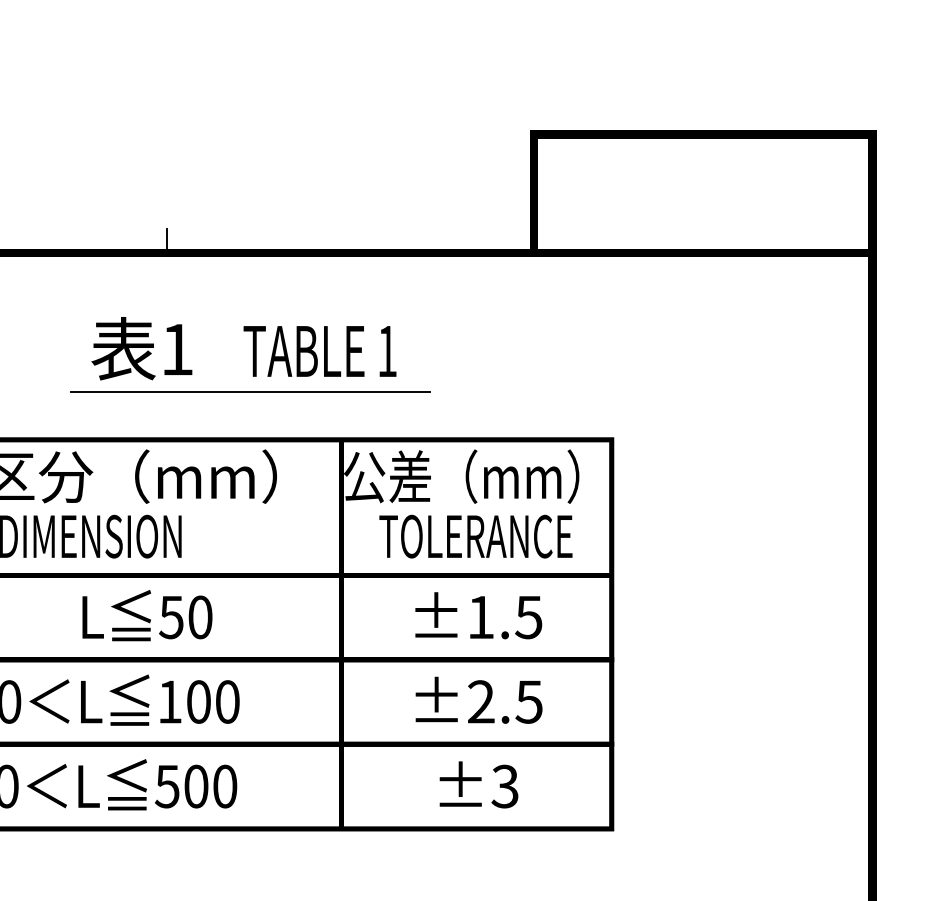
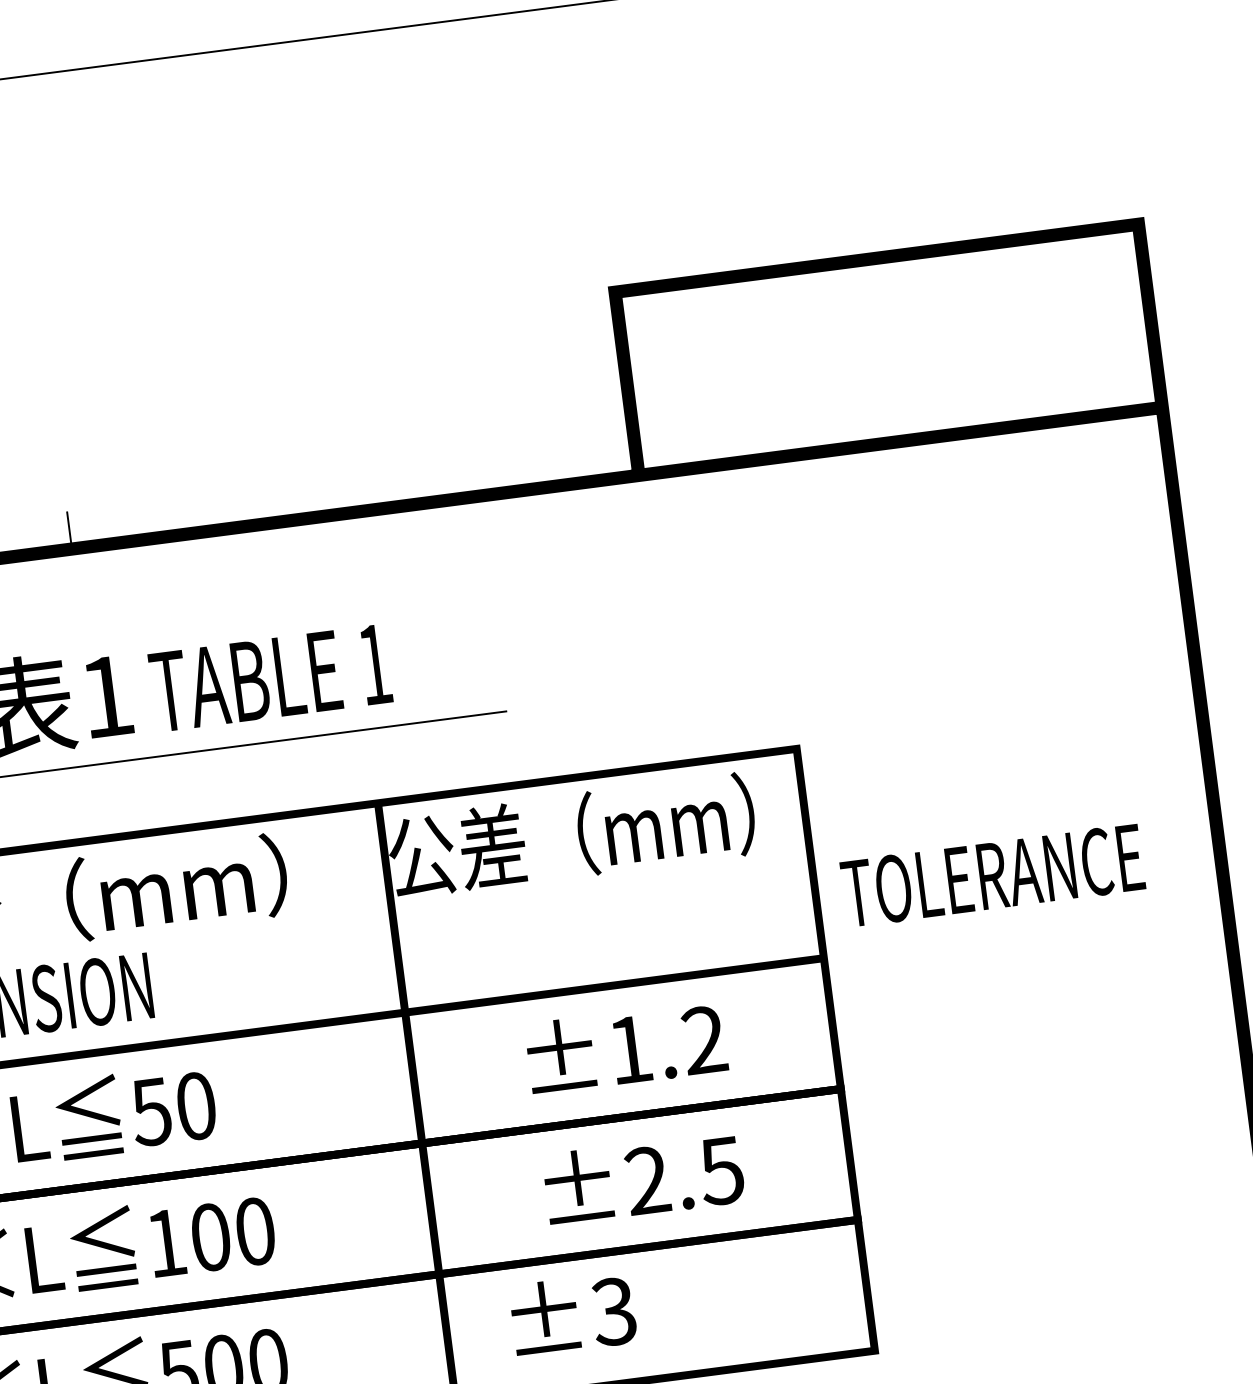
text: (319, 351) -> (269, 678), moved
text: (475, 536) -> (992, 875), moved
text: (528, 617) -> (703, 1040), ±1.5 -> ±1.2
text: (478, 784) -> (572, 1313), moved

